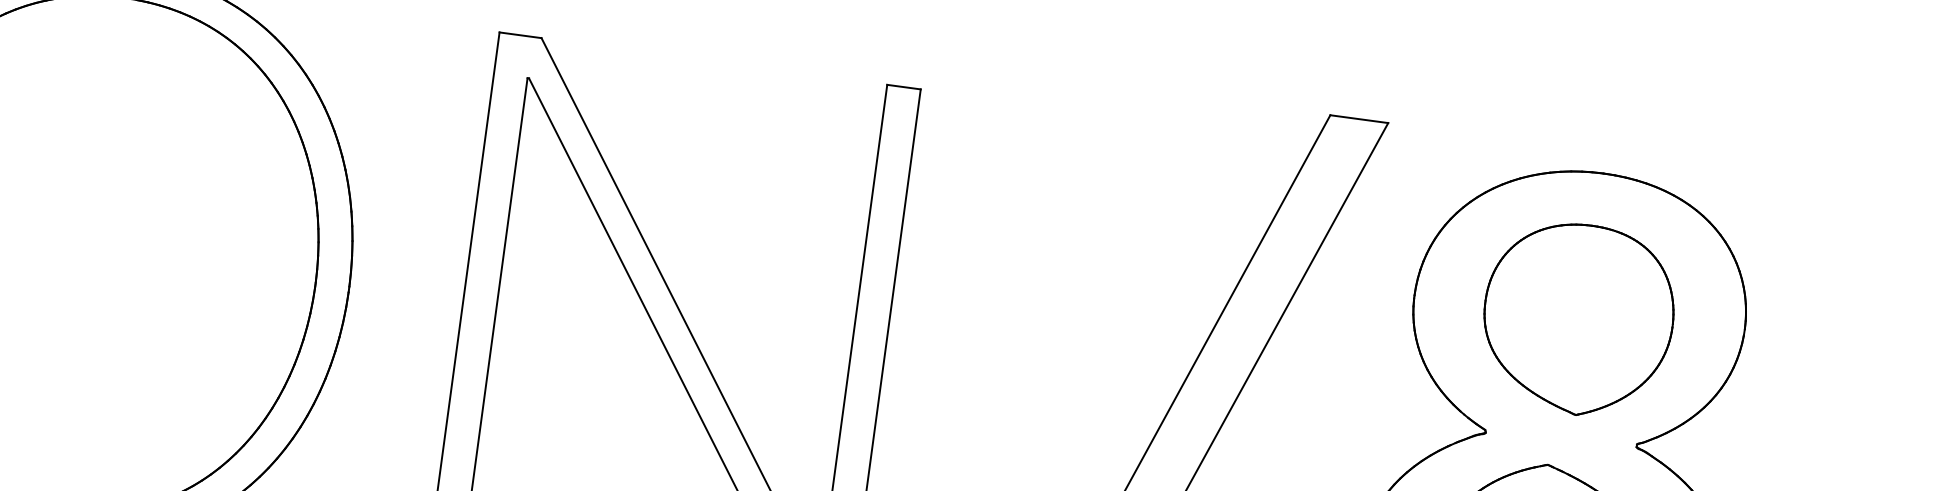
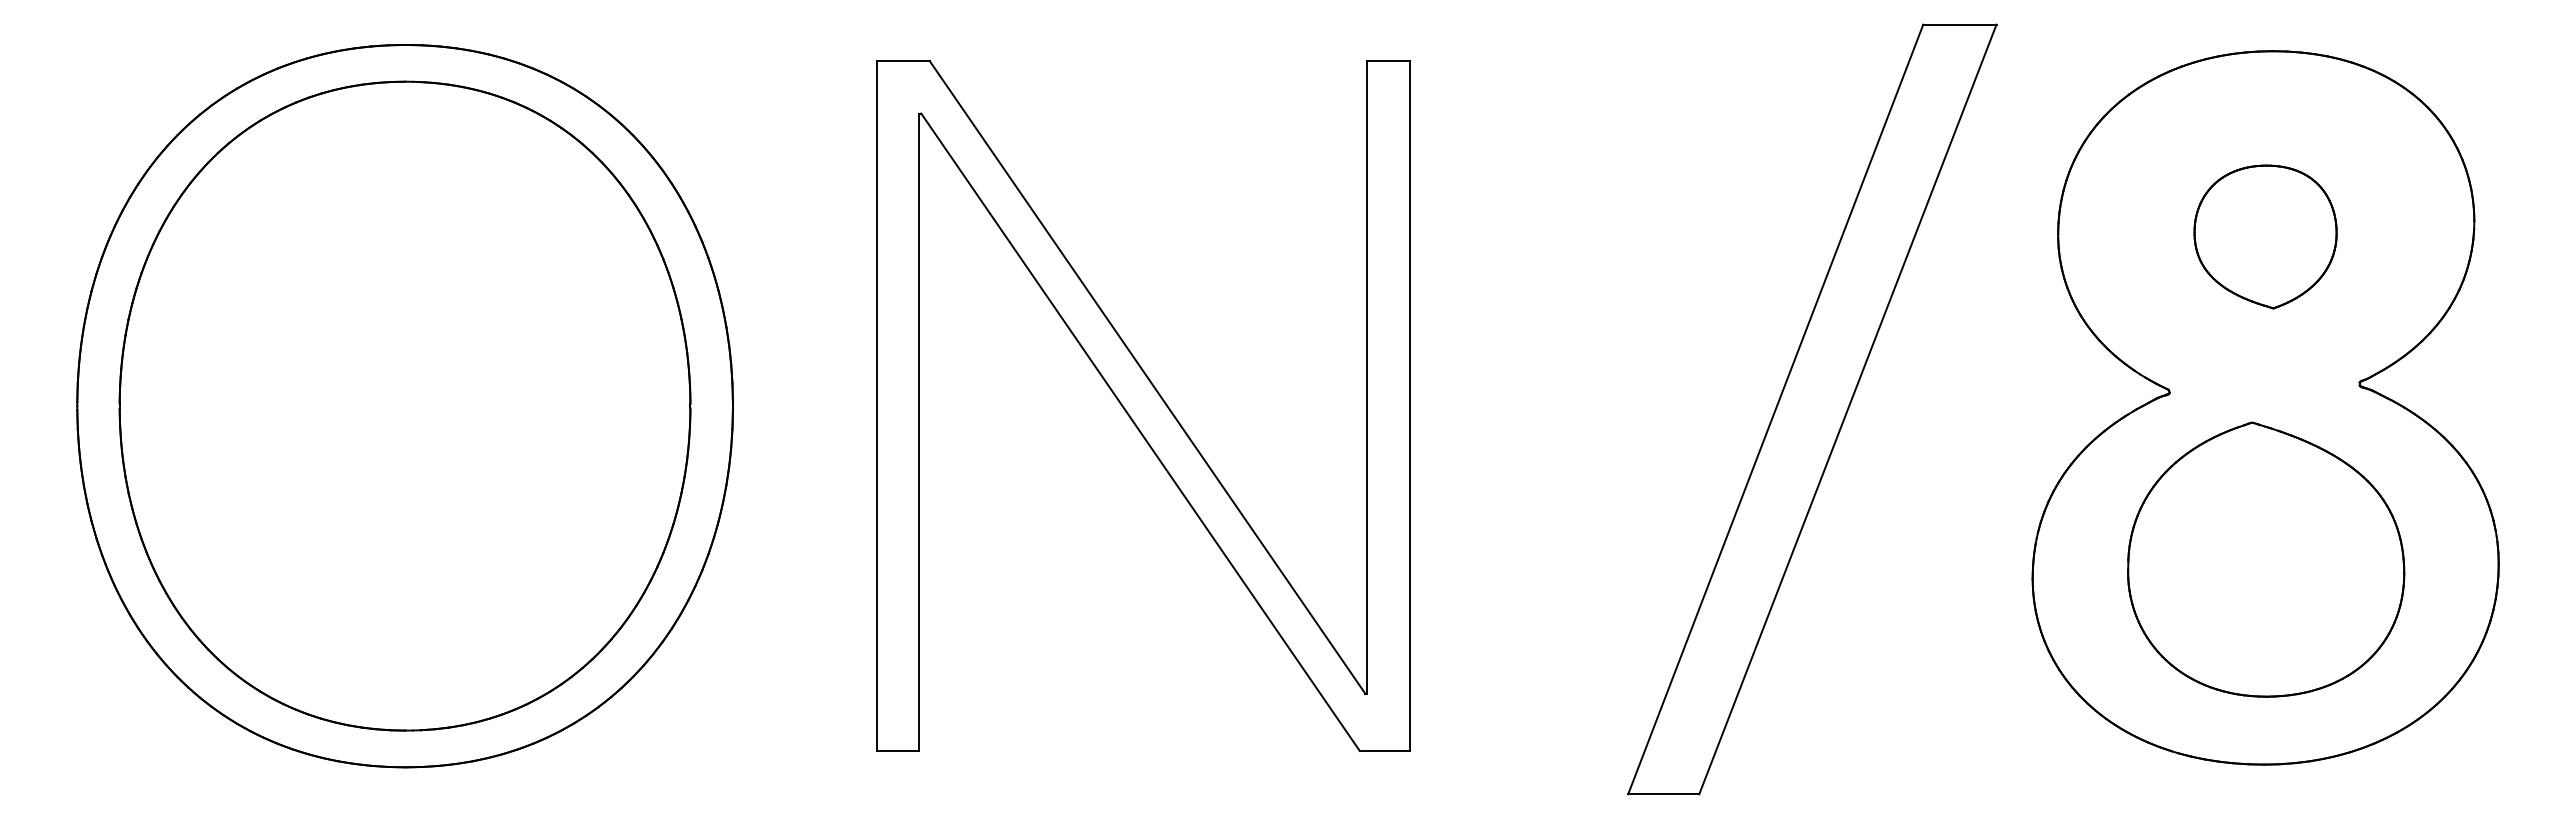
part: (1578, 319) -> (2265, 236), size x0.6

